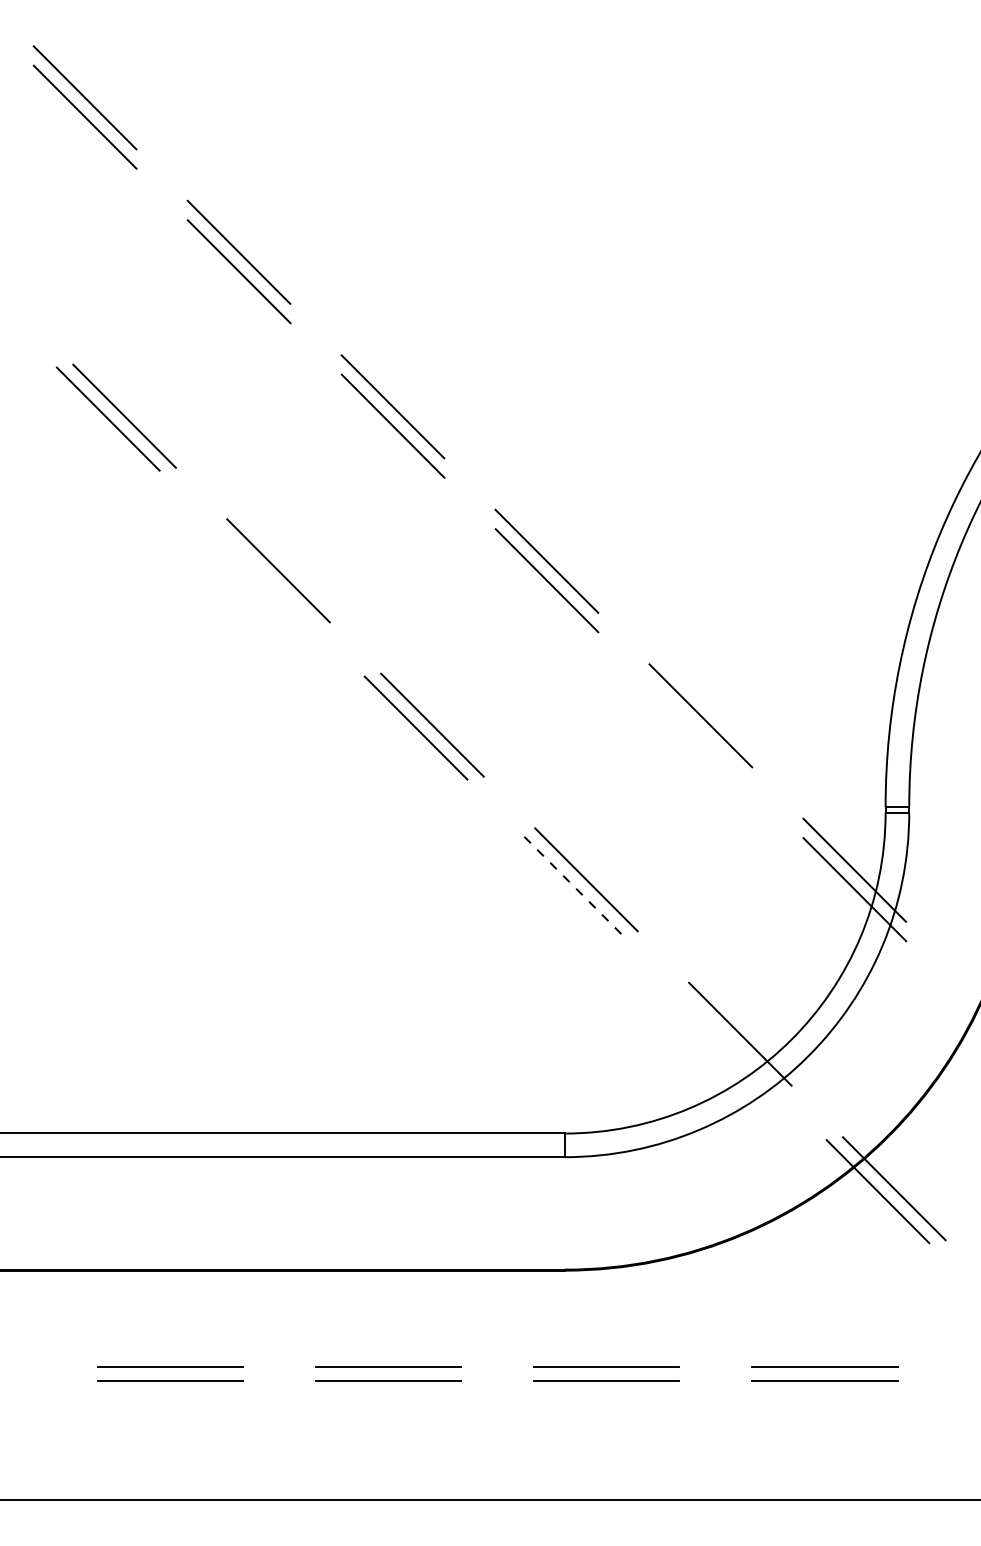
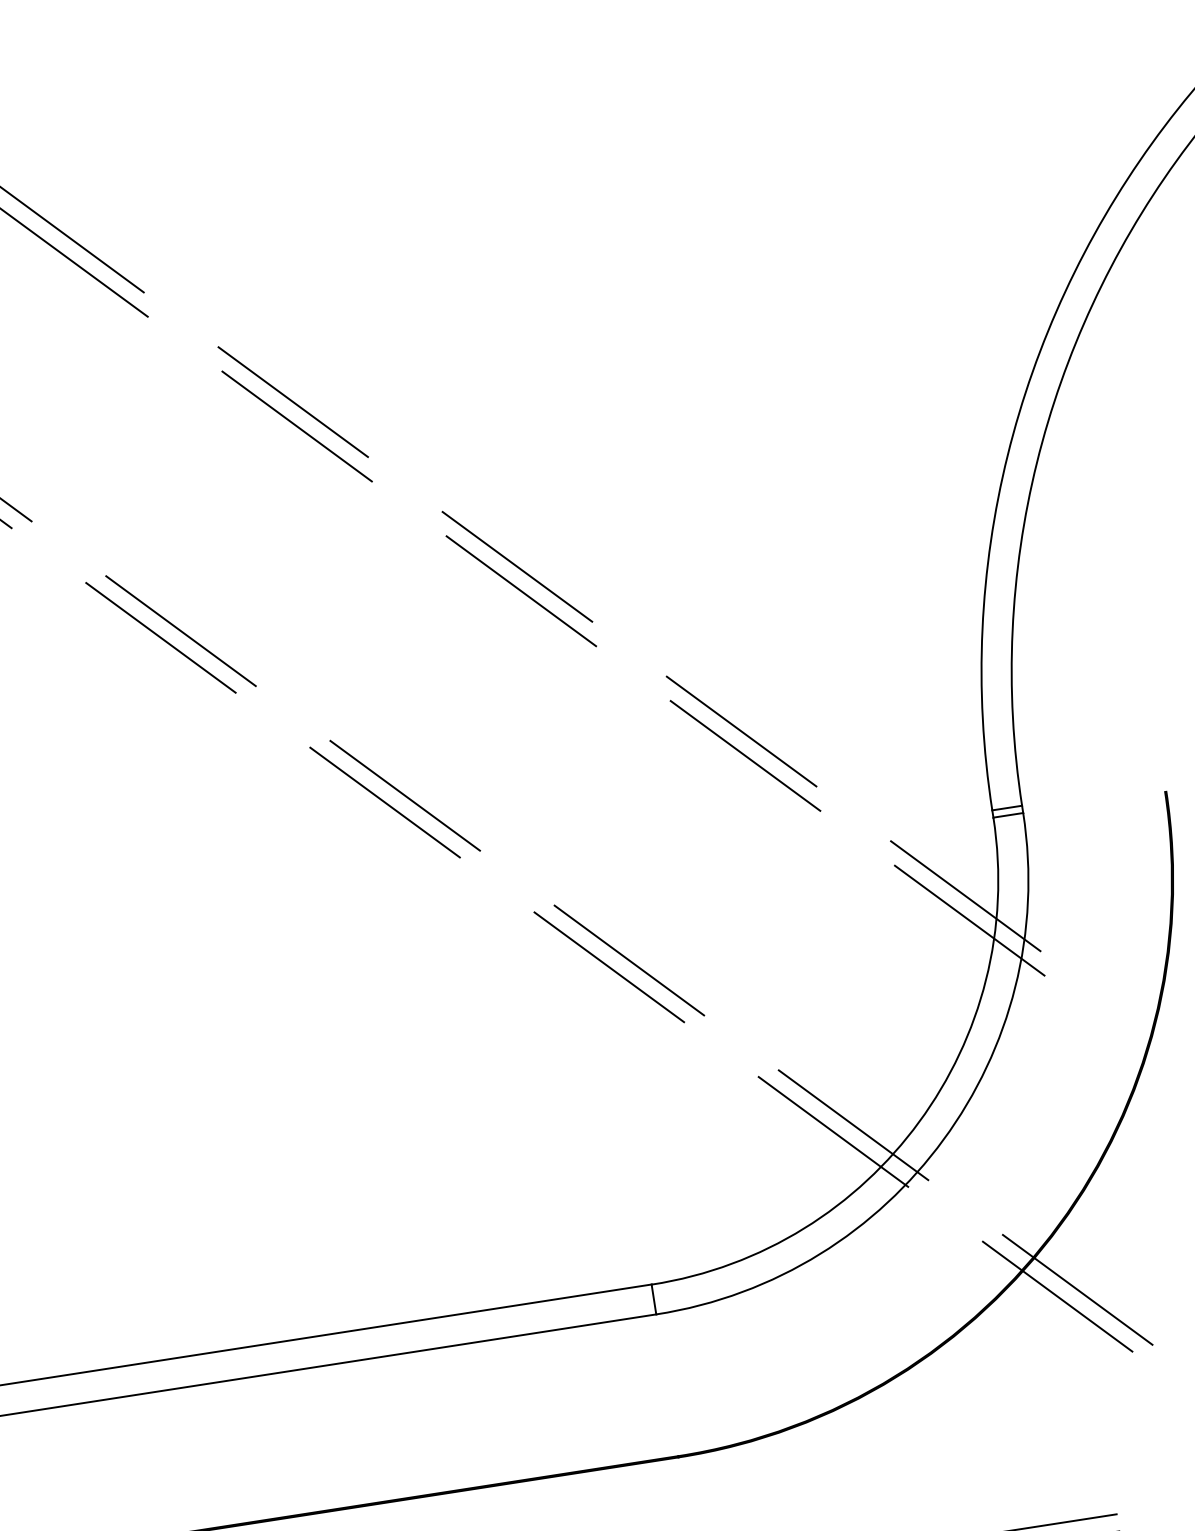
line: (261, 573) -> (160, 637), added
line: (700, 734) -> (744, 755), added
line: (570, 882) -> (609, 967), dashed -> solid
line: (723, 1036) -> (832, 1131), added

